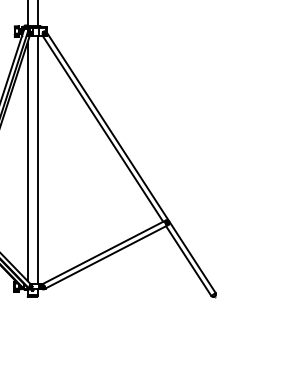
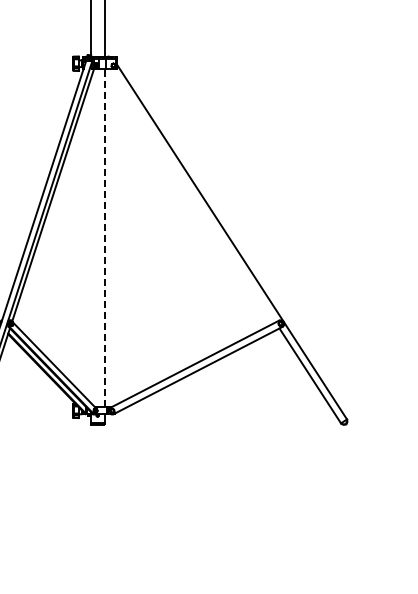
line: (102, 128) -> (193, 195), removed
line: (37, 159) -> (104, 237), solid -> dashed
line: (27, 161) -> (90, 240), removed

